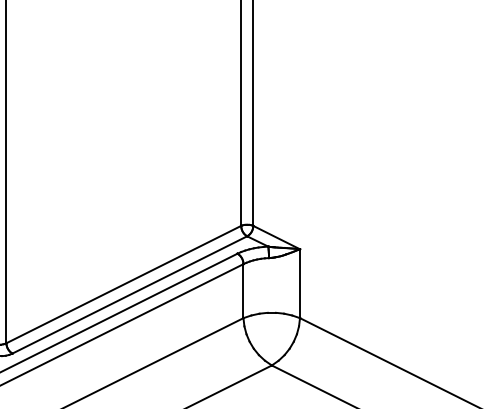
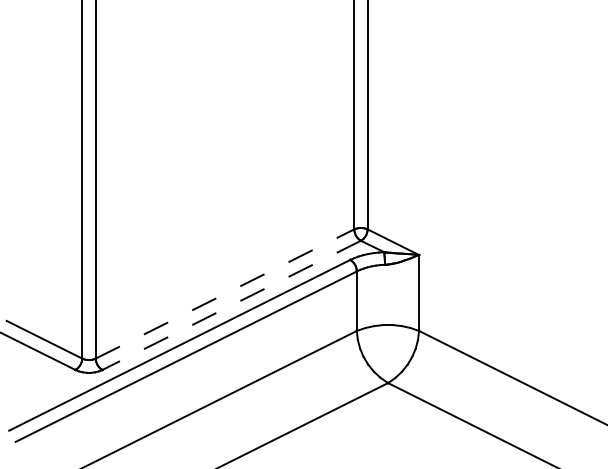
line: (124, 284) -> (225, 293), solid -> dashed
line: (129, 295) -> (231, 305), solid -> dashed

